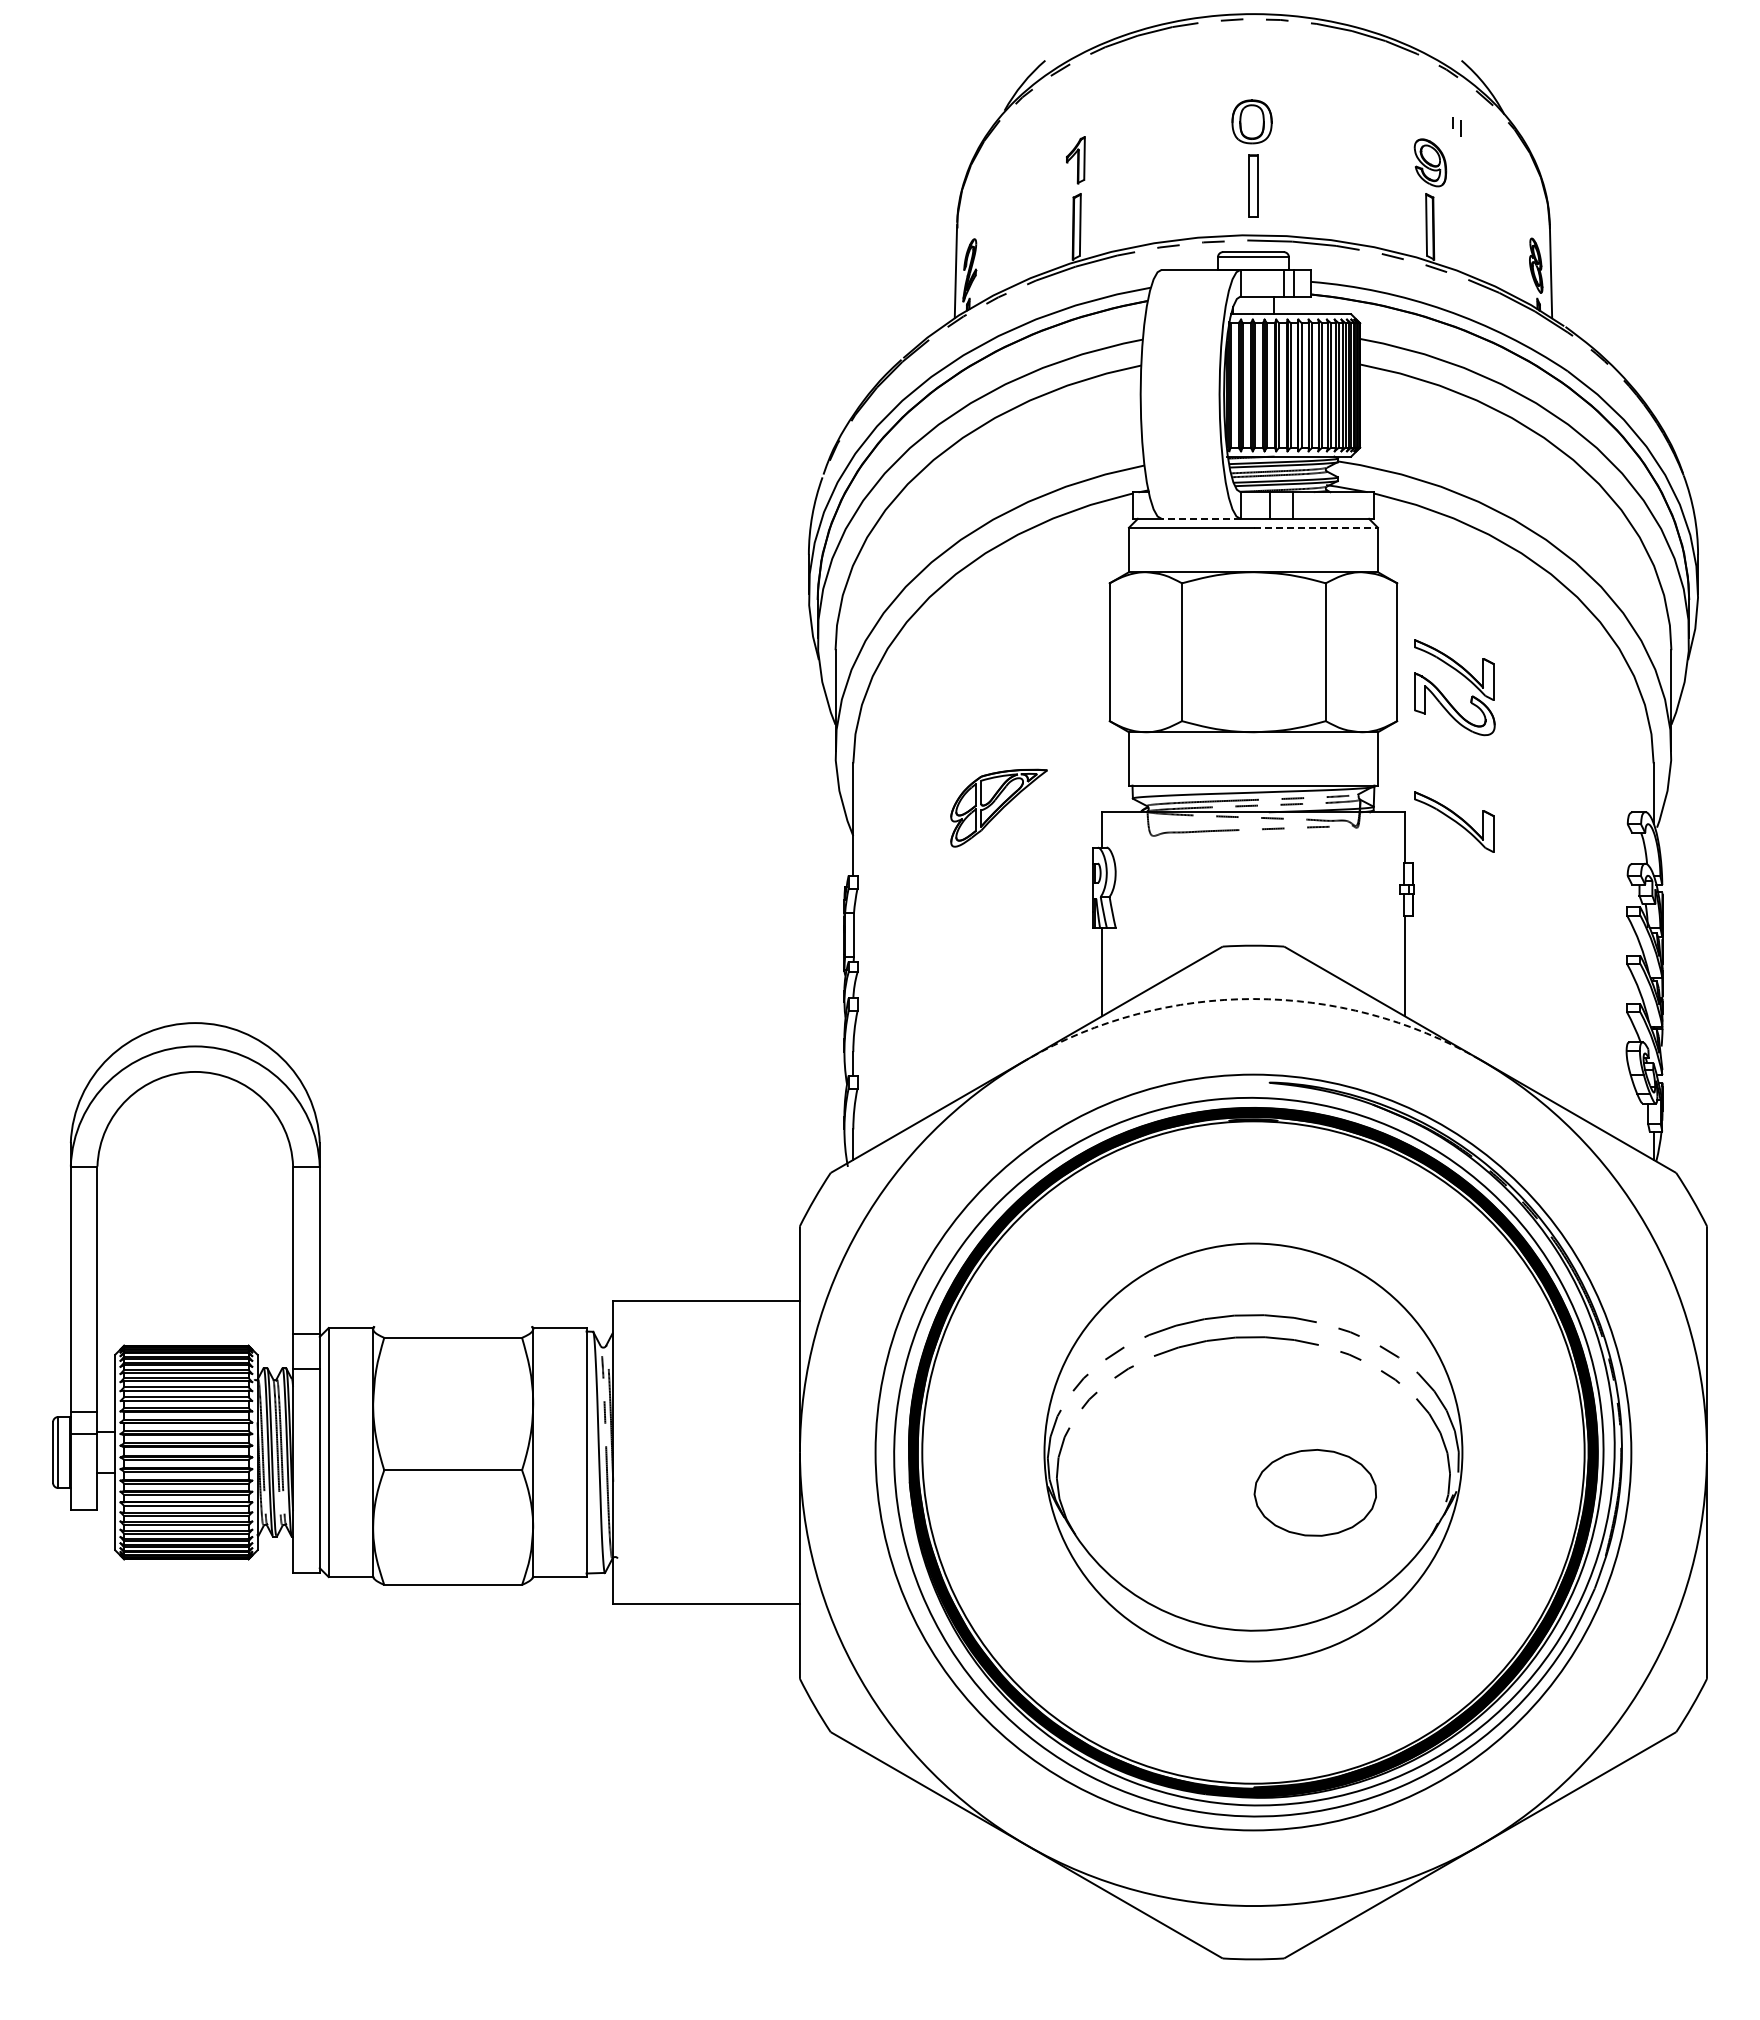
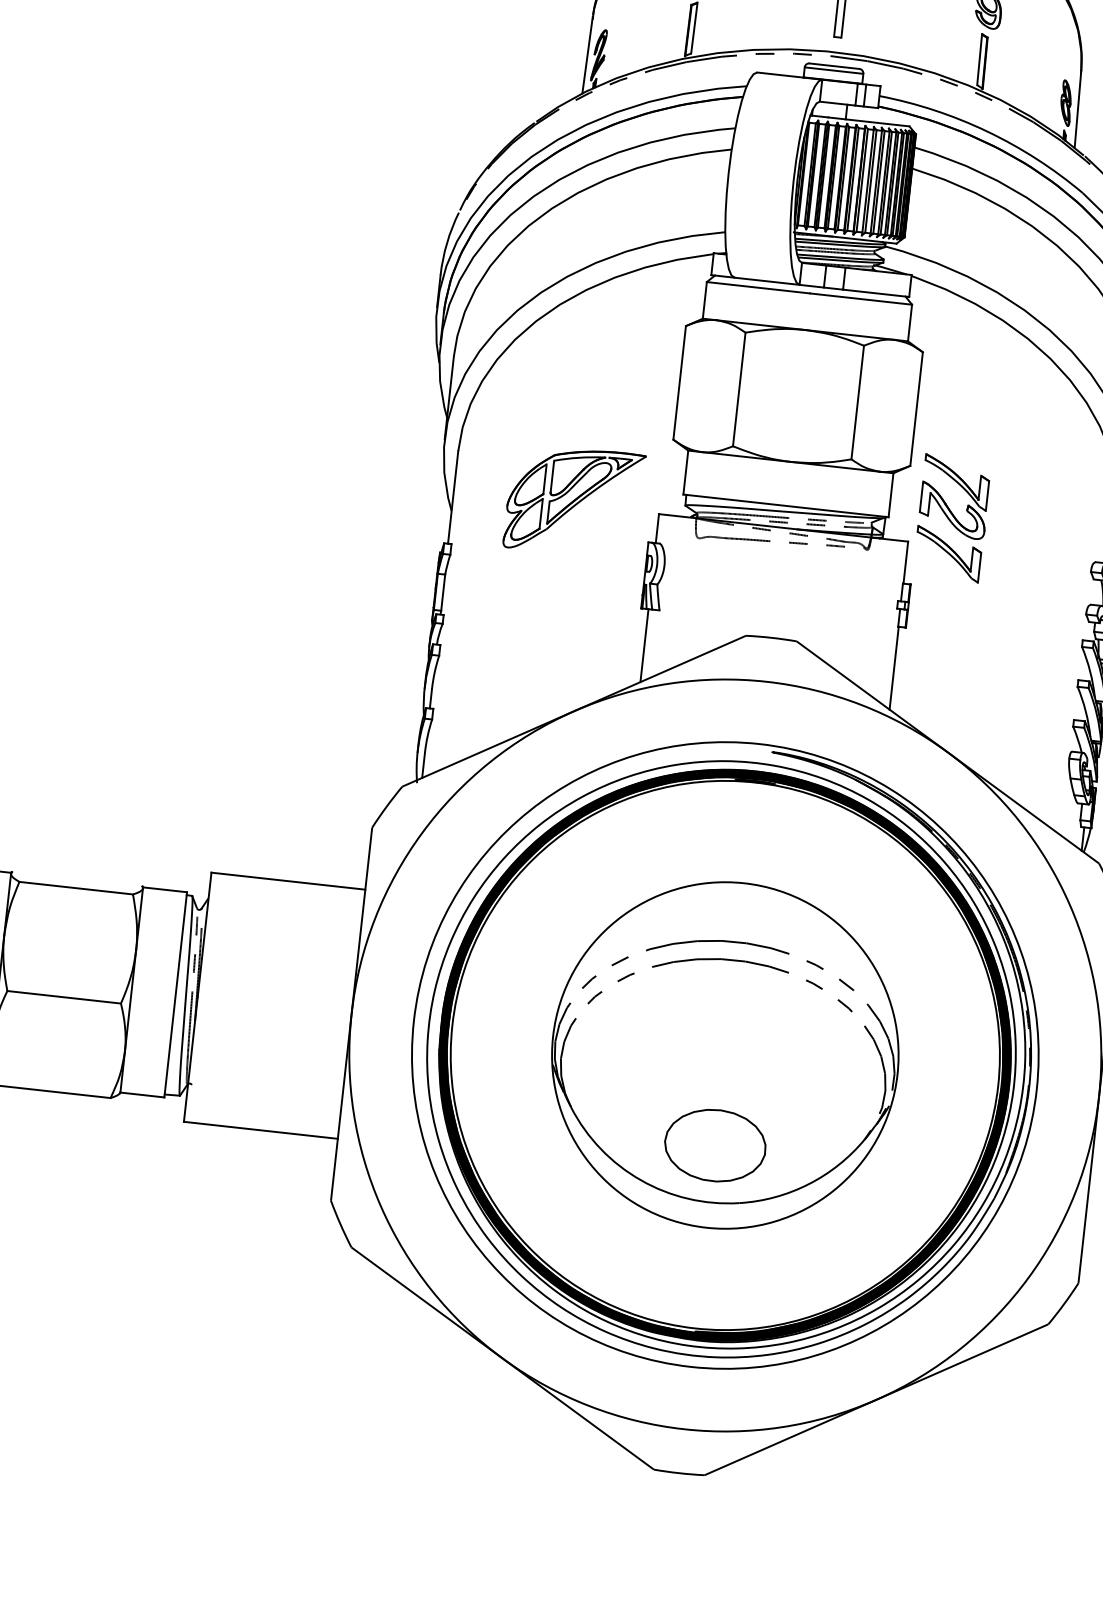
line: (1200, 518) -> (766, 280), dashed -> solid
line: (1316, 527) -> (861, 298), dashed -> solid
part: (1445, 696) -> (946, 503), moved
part: (998, 808) -> (573, 501), size x1.67
arc: (1253, 999) -> (766, 682), dashed -> solid
part: (1314, 1492) -> (714, 1145), moved

